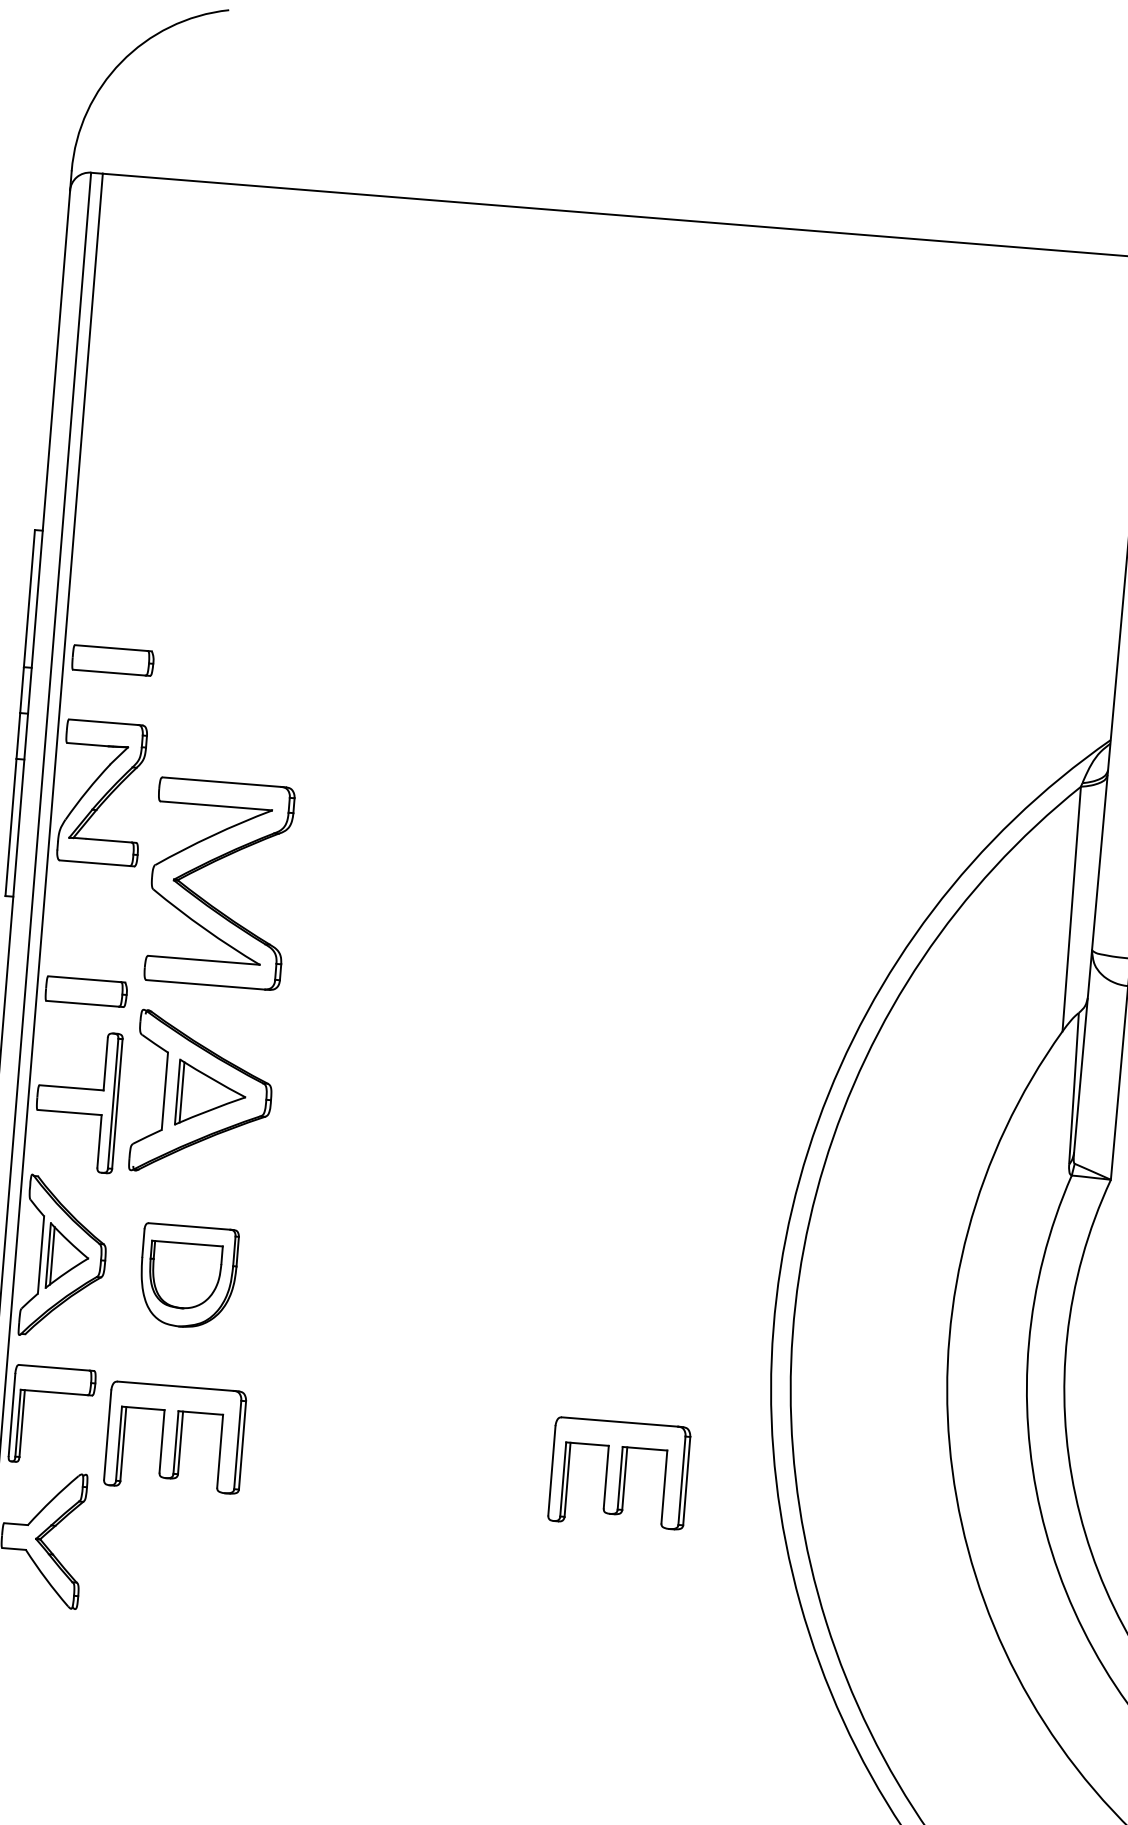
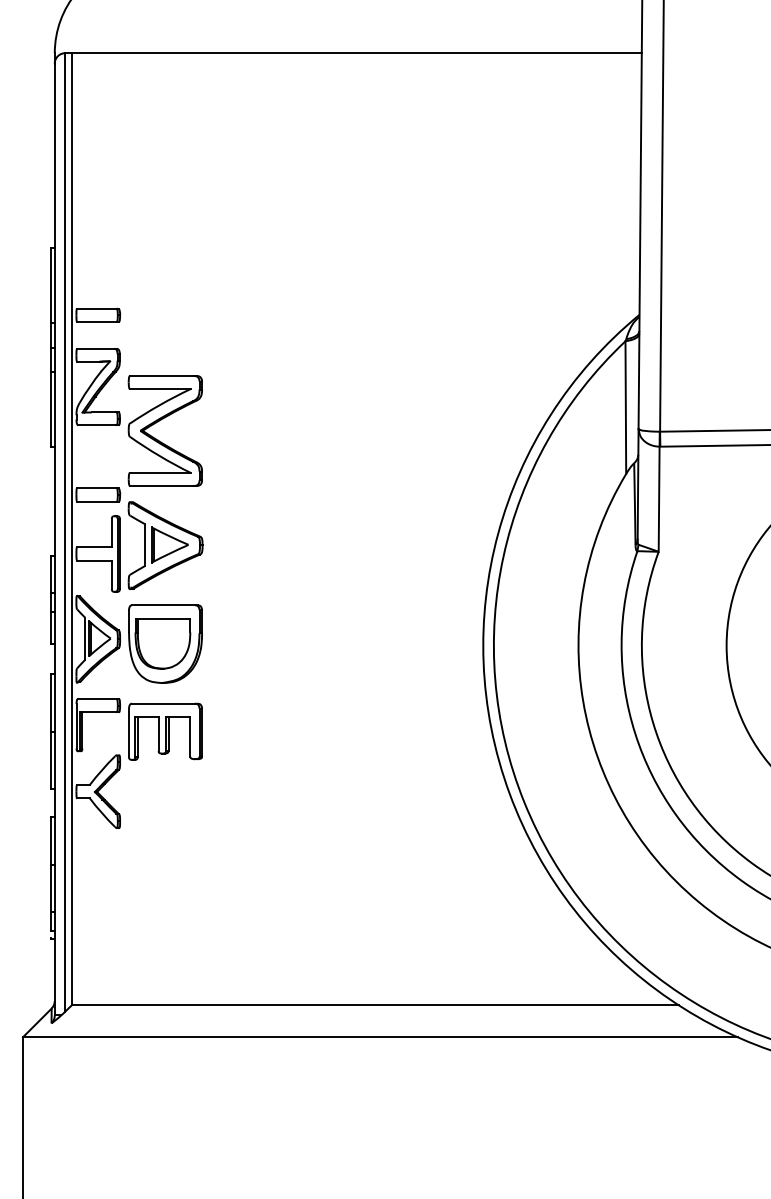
part: (188, 1275) -> (165, 643), size x1.43
part: (619, 1473) -> (406, 731), removed

